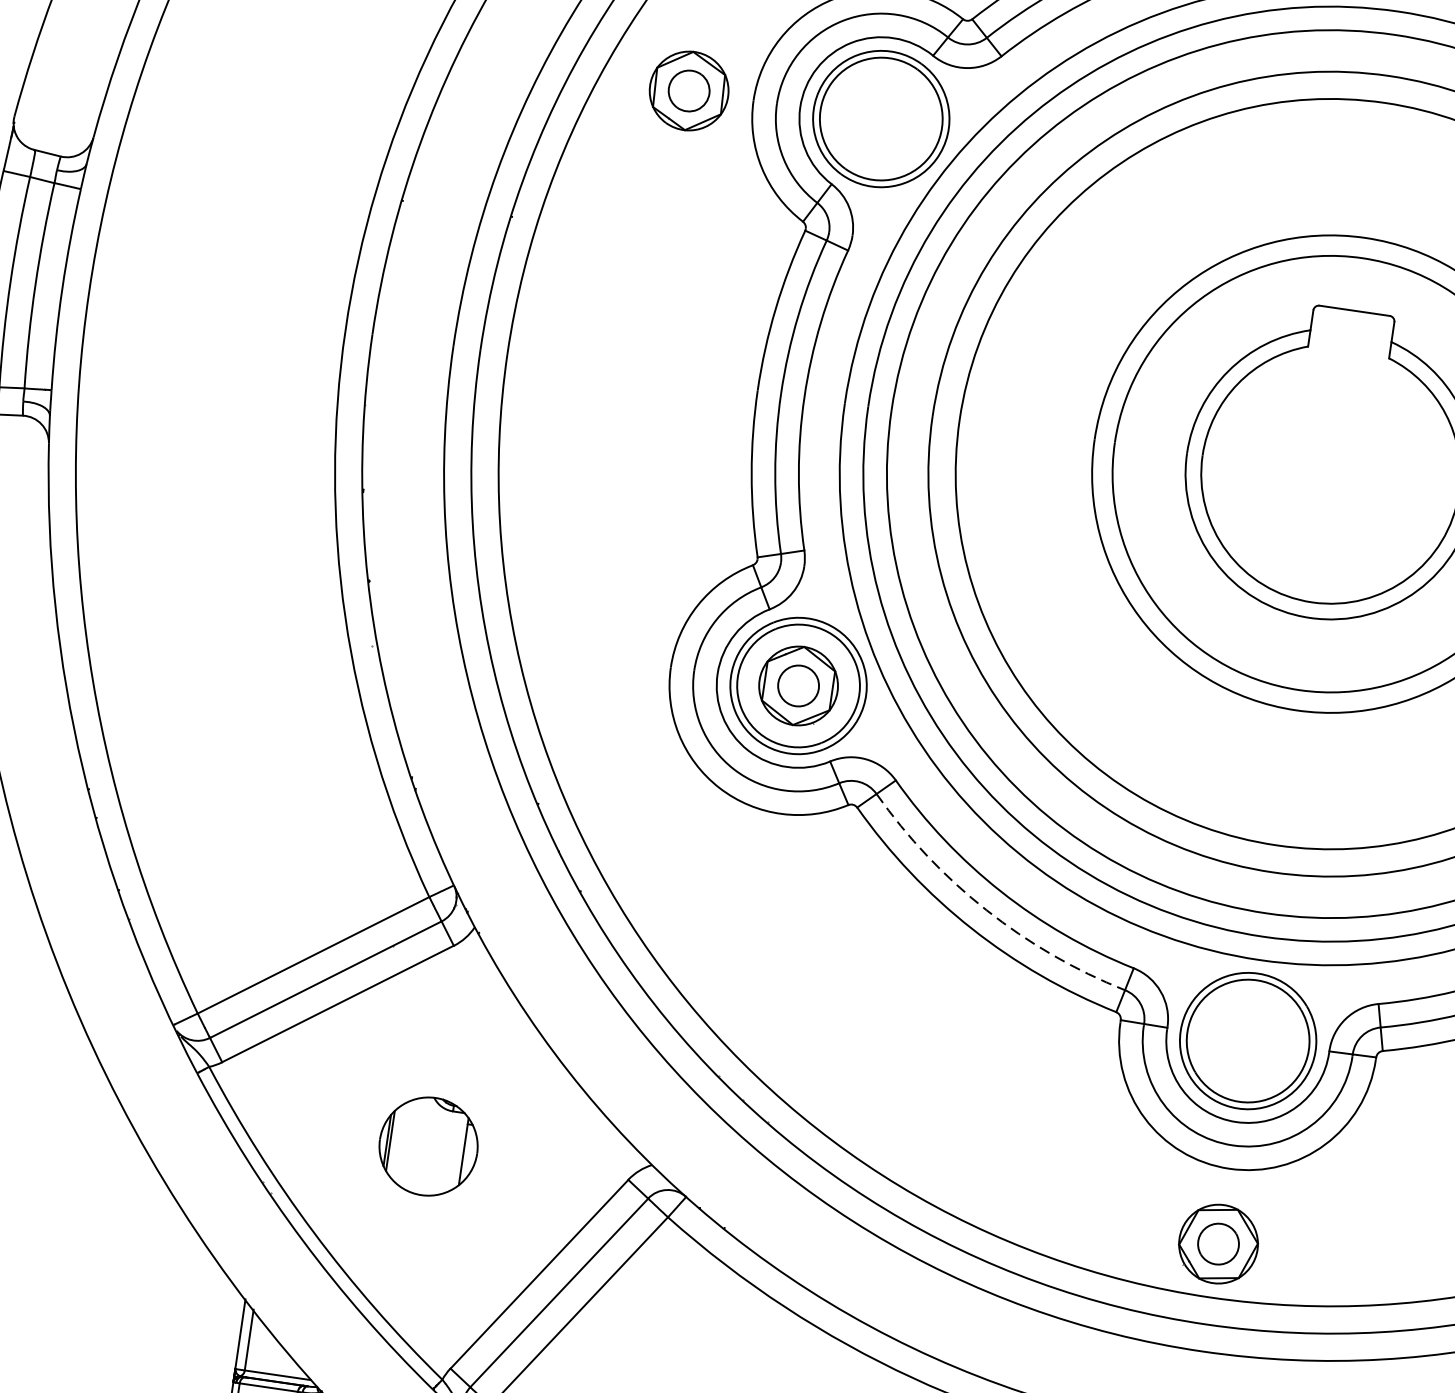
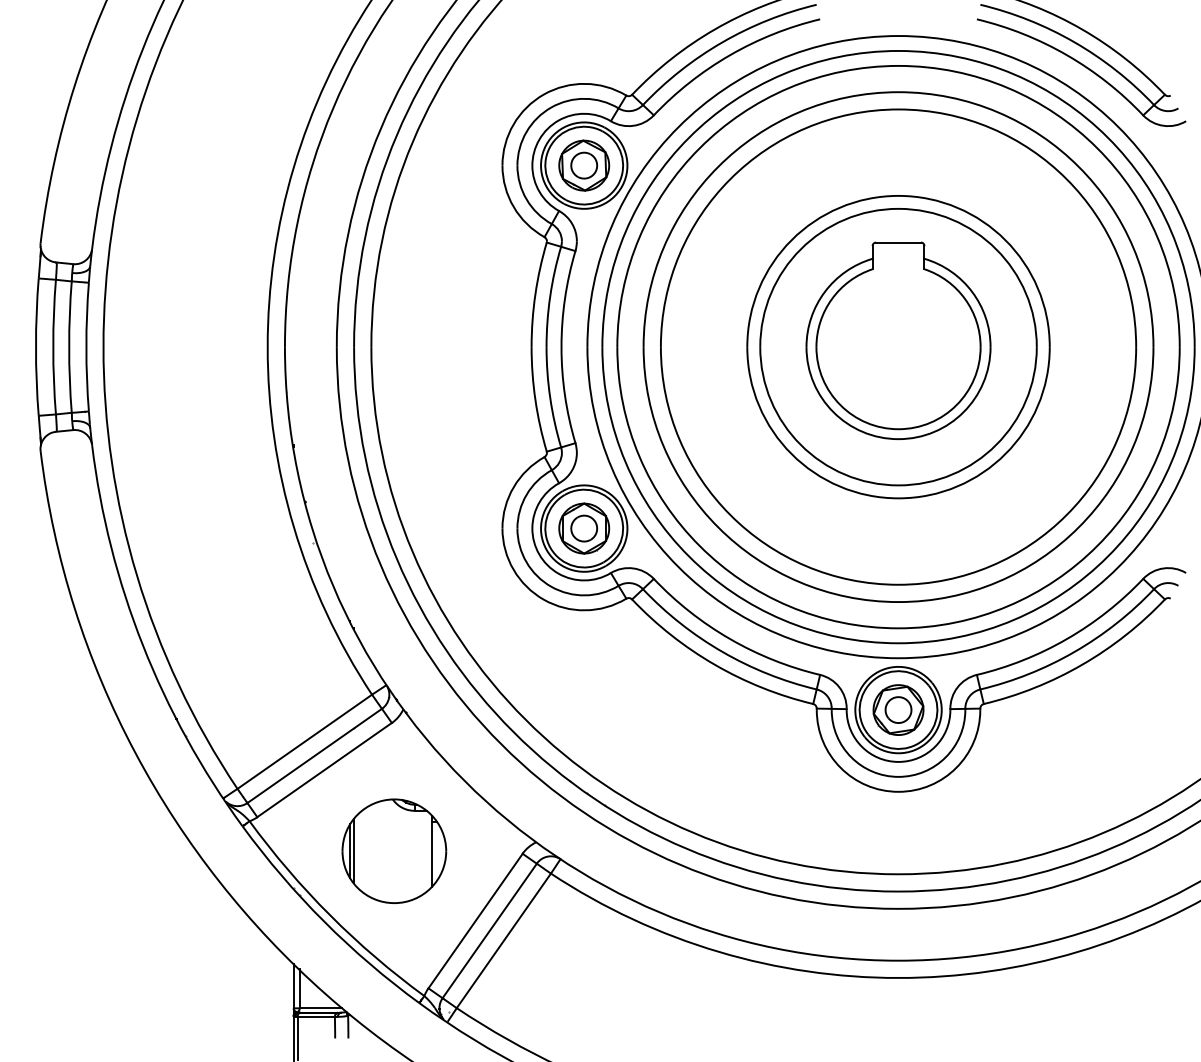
part: (689, 90) -> (584, 165), moved
arc: (986, 909) -> (722, 651), dashed -> solid
part: (428, 1145) -> (394, 850), size x1.67
part: (1218, 1243) -> (898, 709), moved

